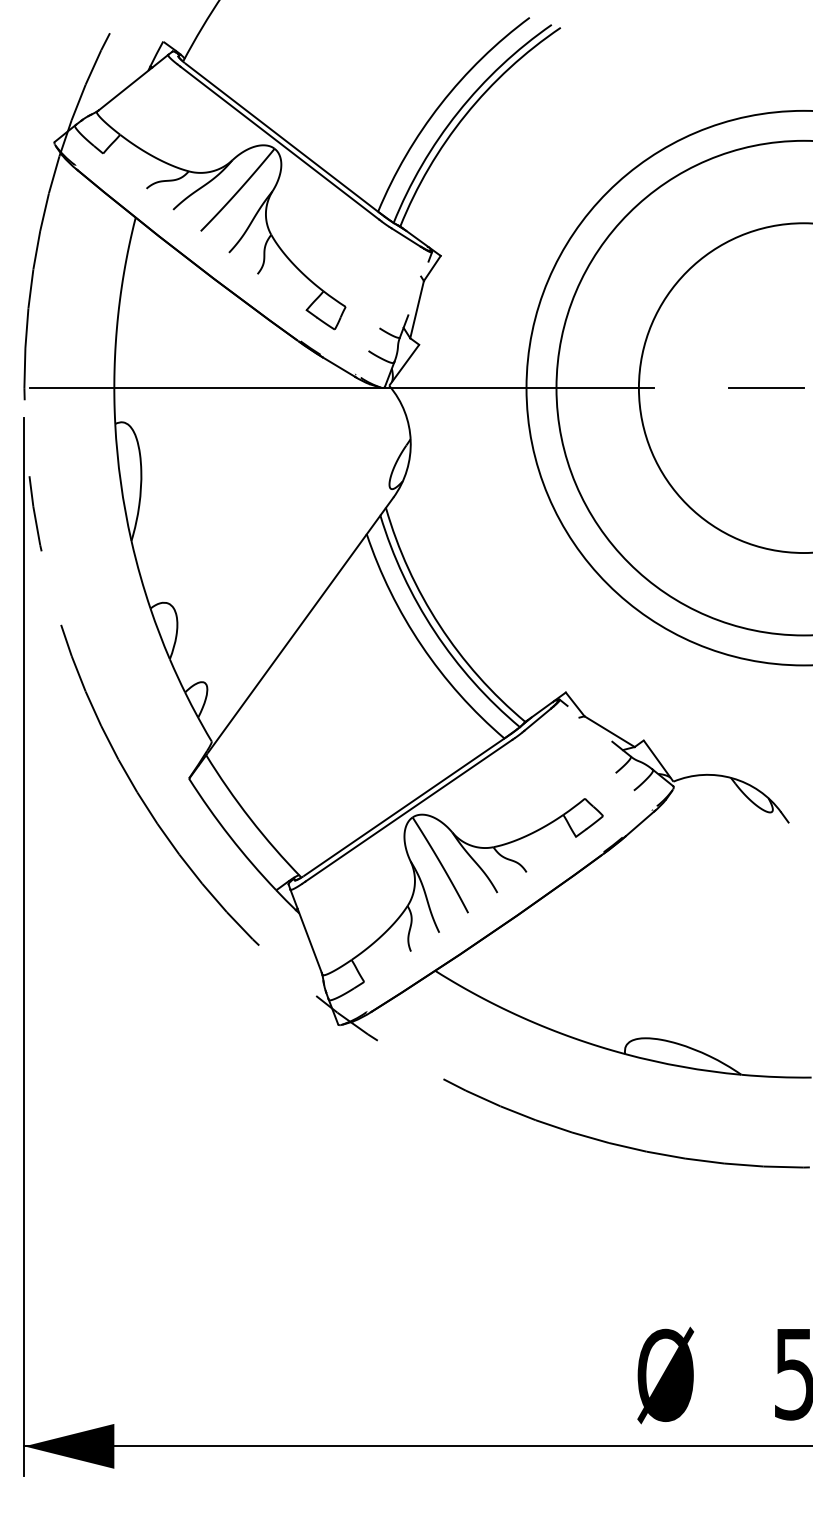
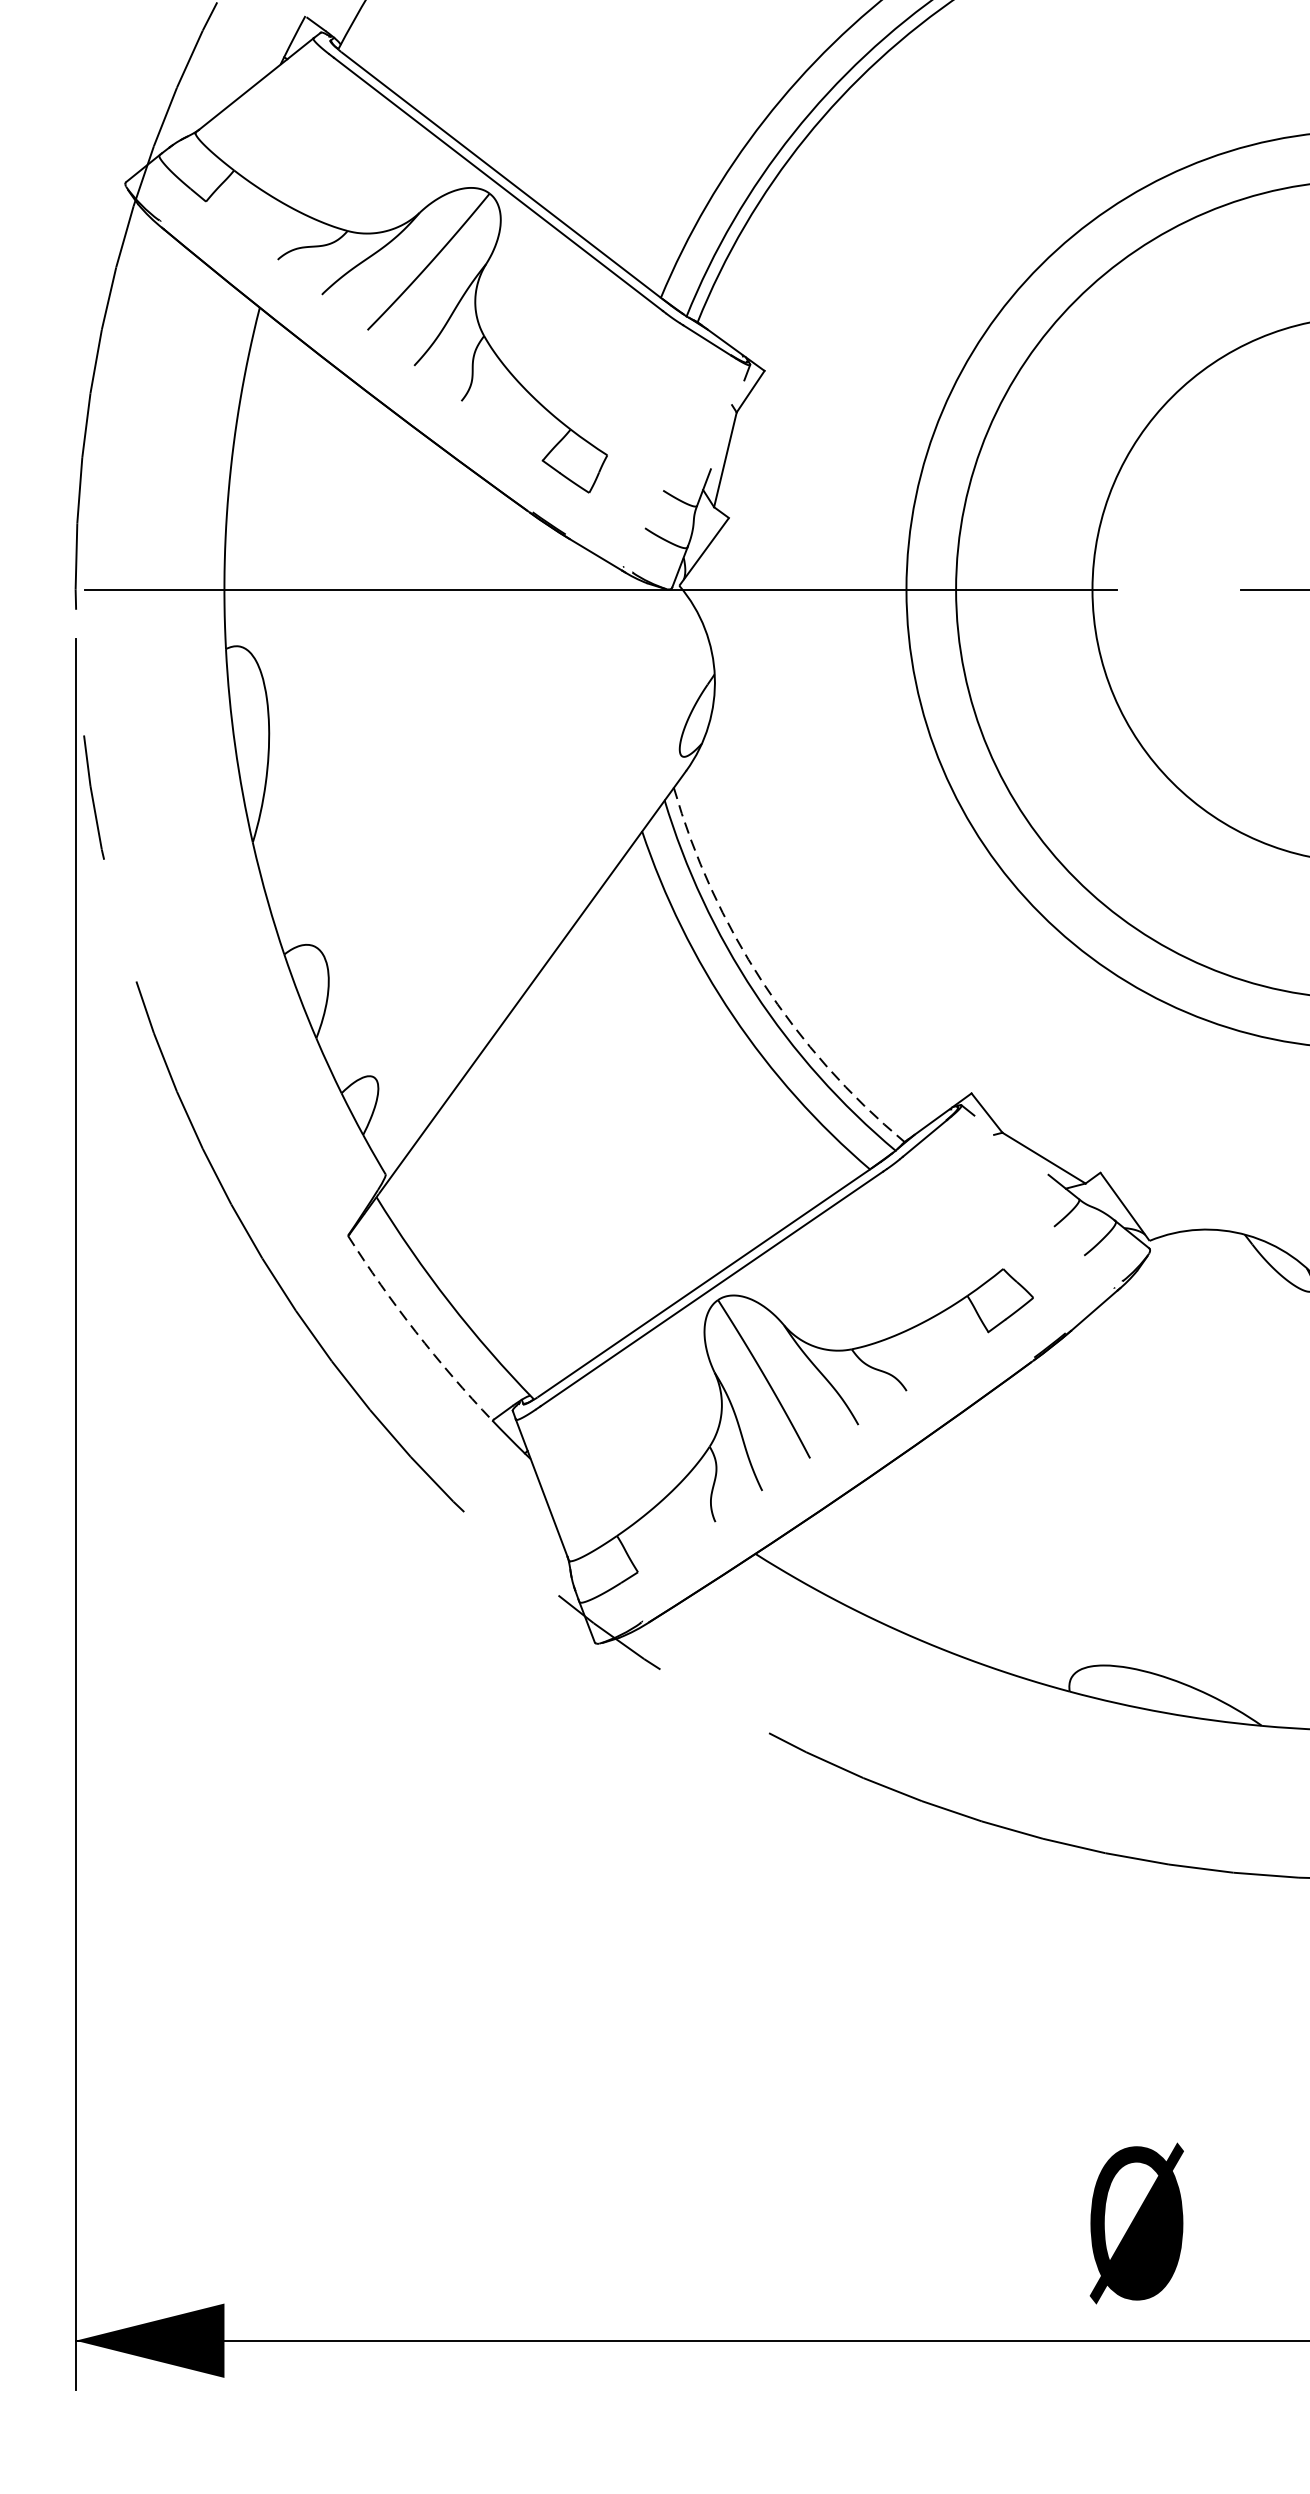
arc: (439, 625) -> (762, 982), solid -> dashed
arc: (229, 836) -> (415, 1331), solid -> dashed

